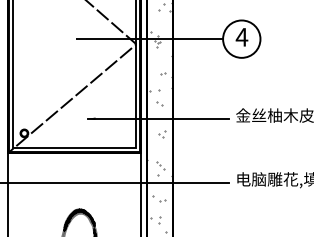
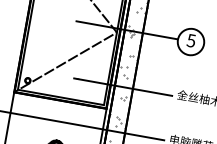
text: (241, 37) -> (191, 40), 4 -> 5

